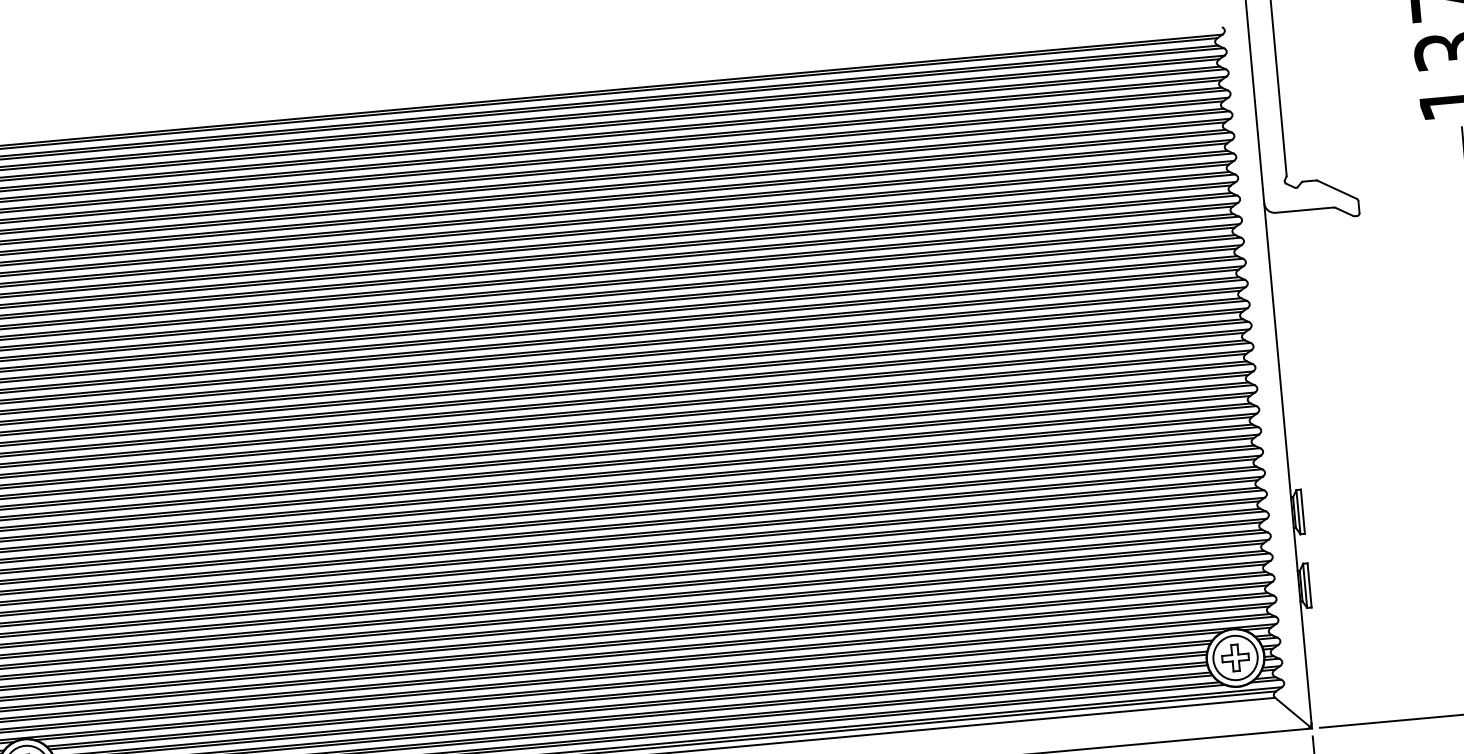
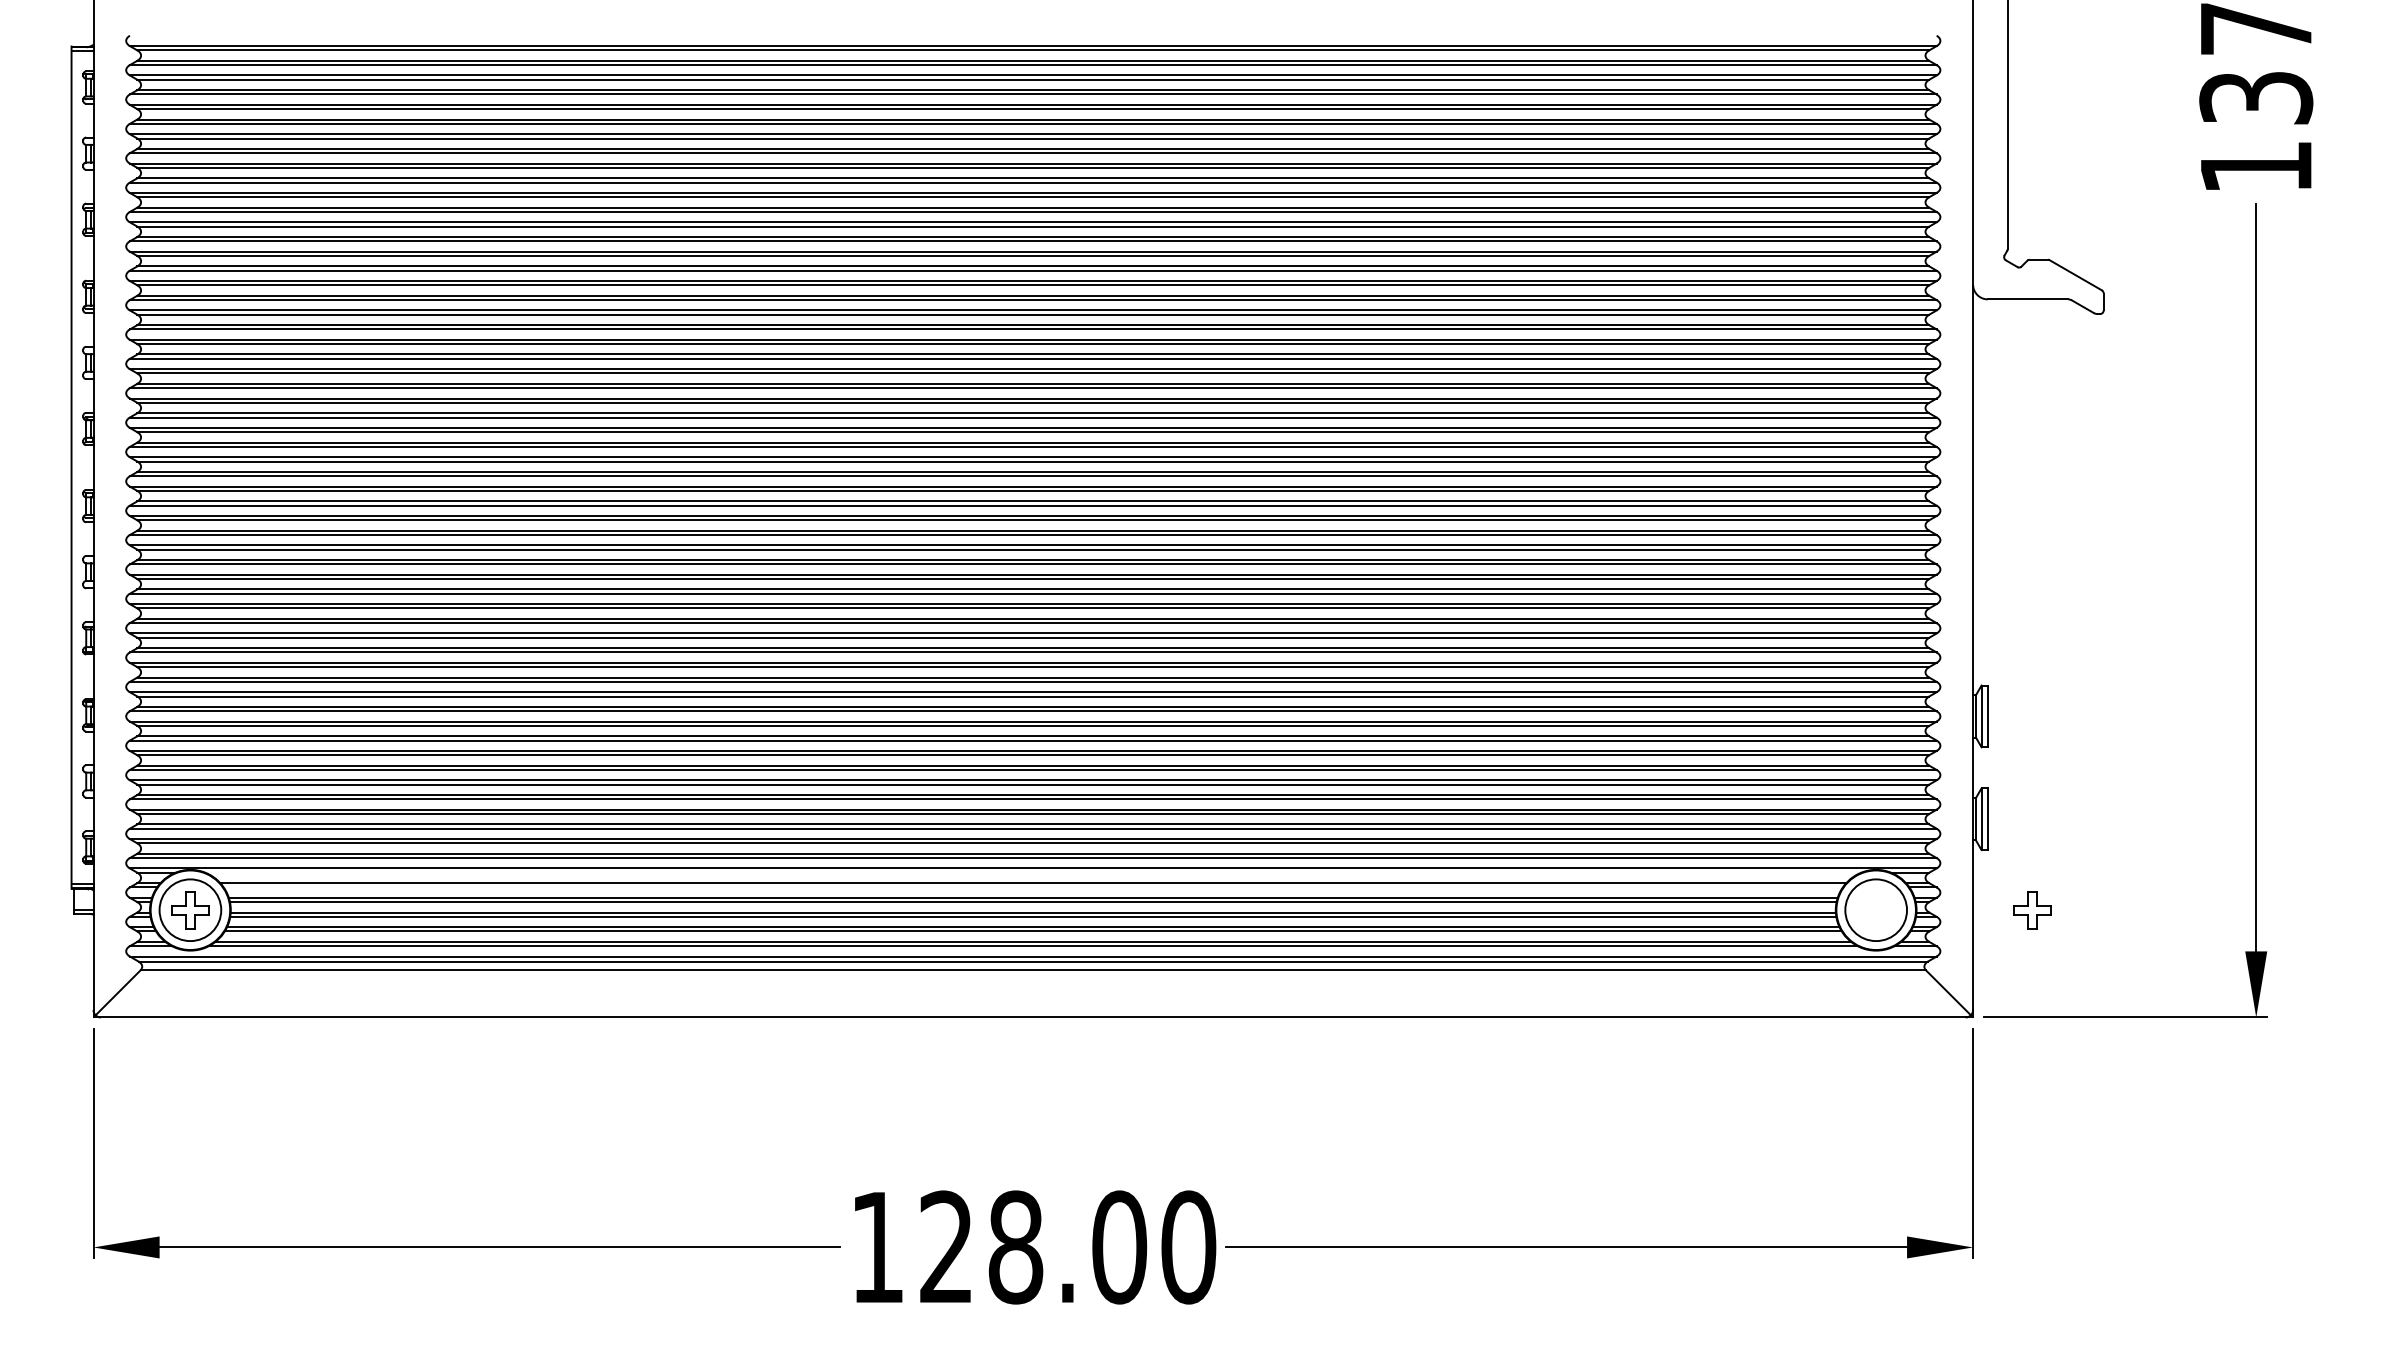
part: (1235, 658) -> (2032, 910), moved
line: (629, 685) -> (1033, 872), removed
line: (629, 696) -> (1032, 887), removed

